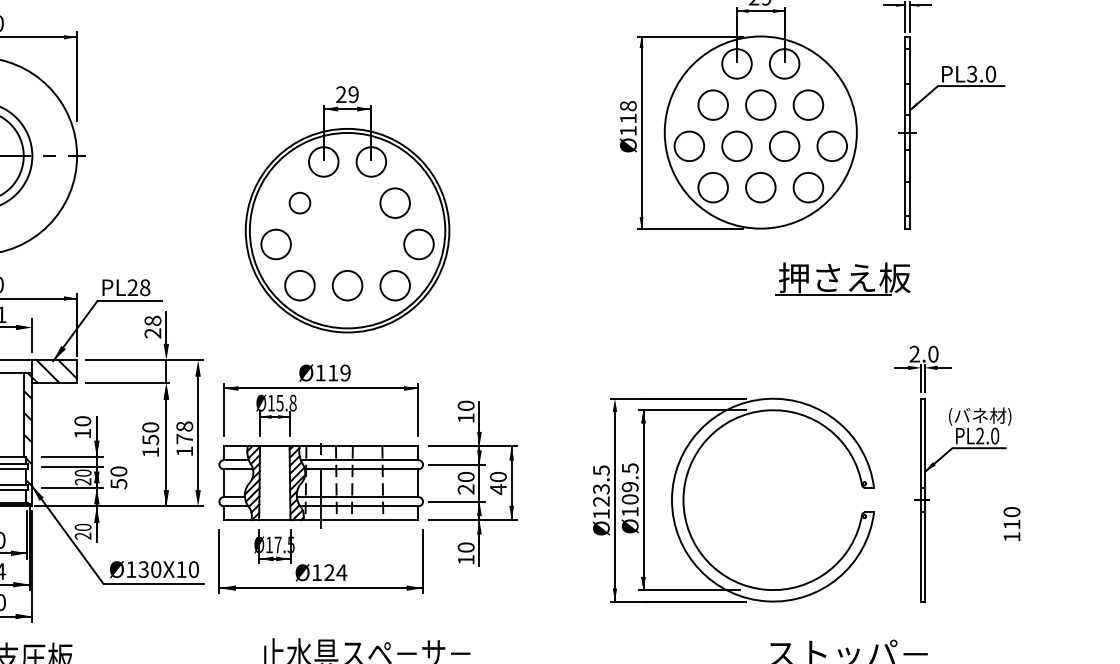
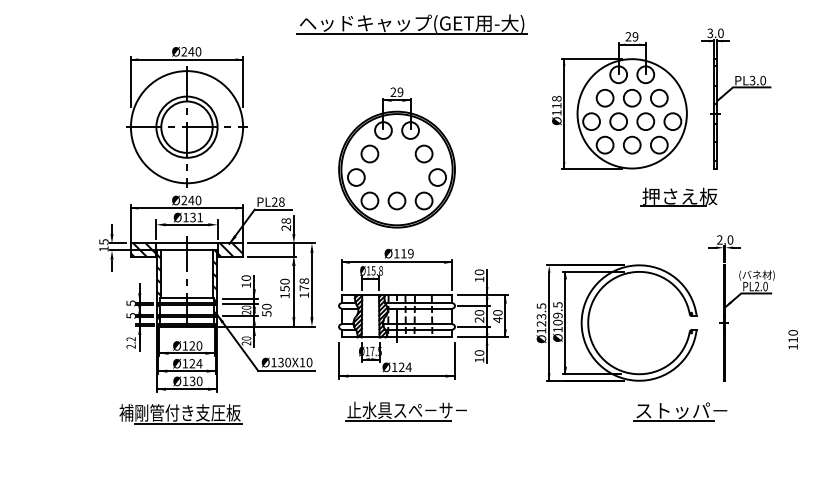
circle: (299, 202) -> (369, 153), size x1.43
part: (367, 479) -> (423, 314), moved
text: (1010, 523) -> (792, 339), moved

